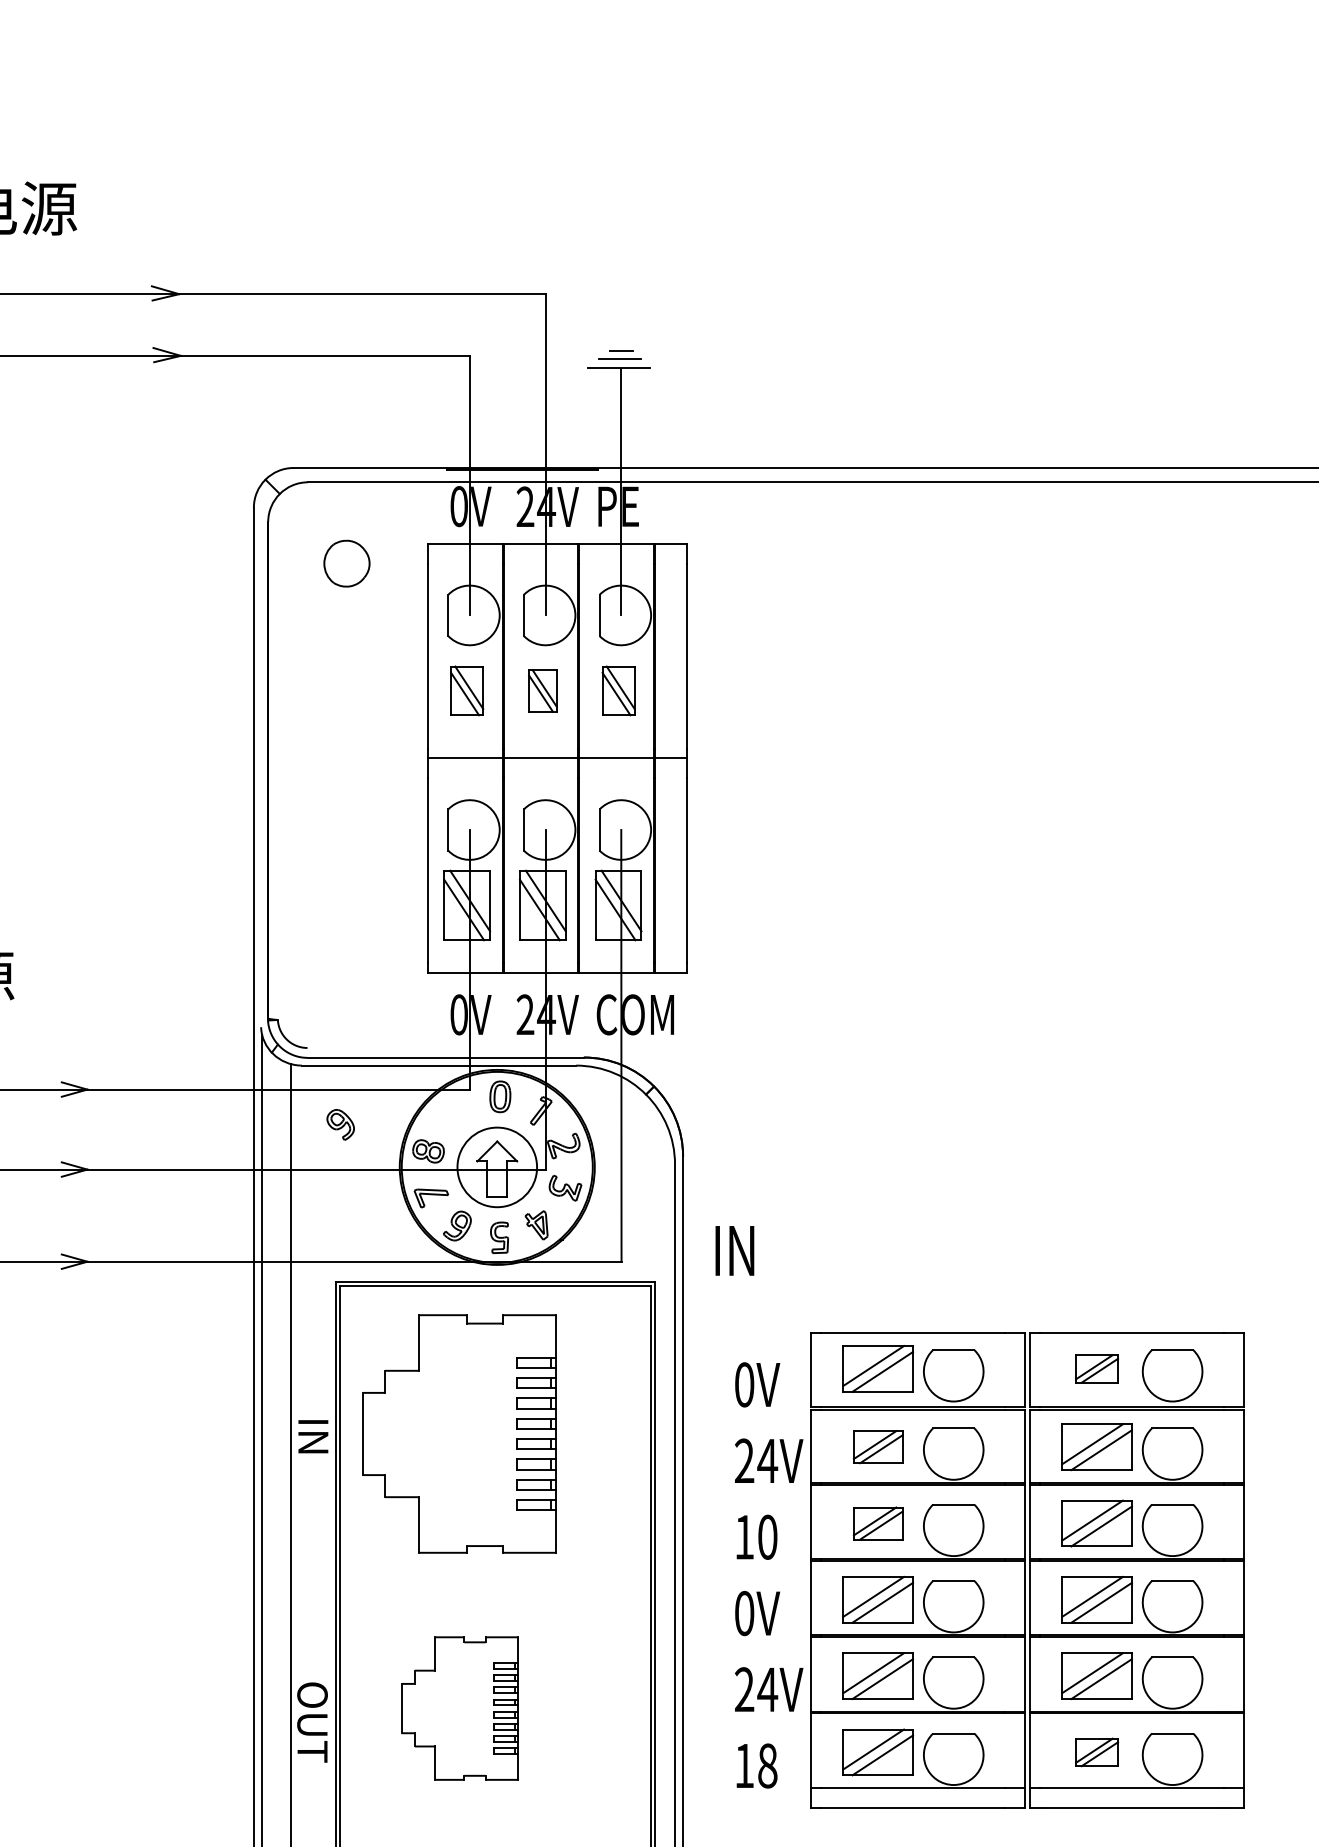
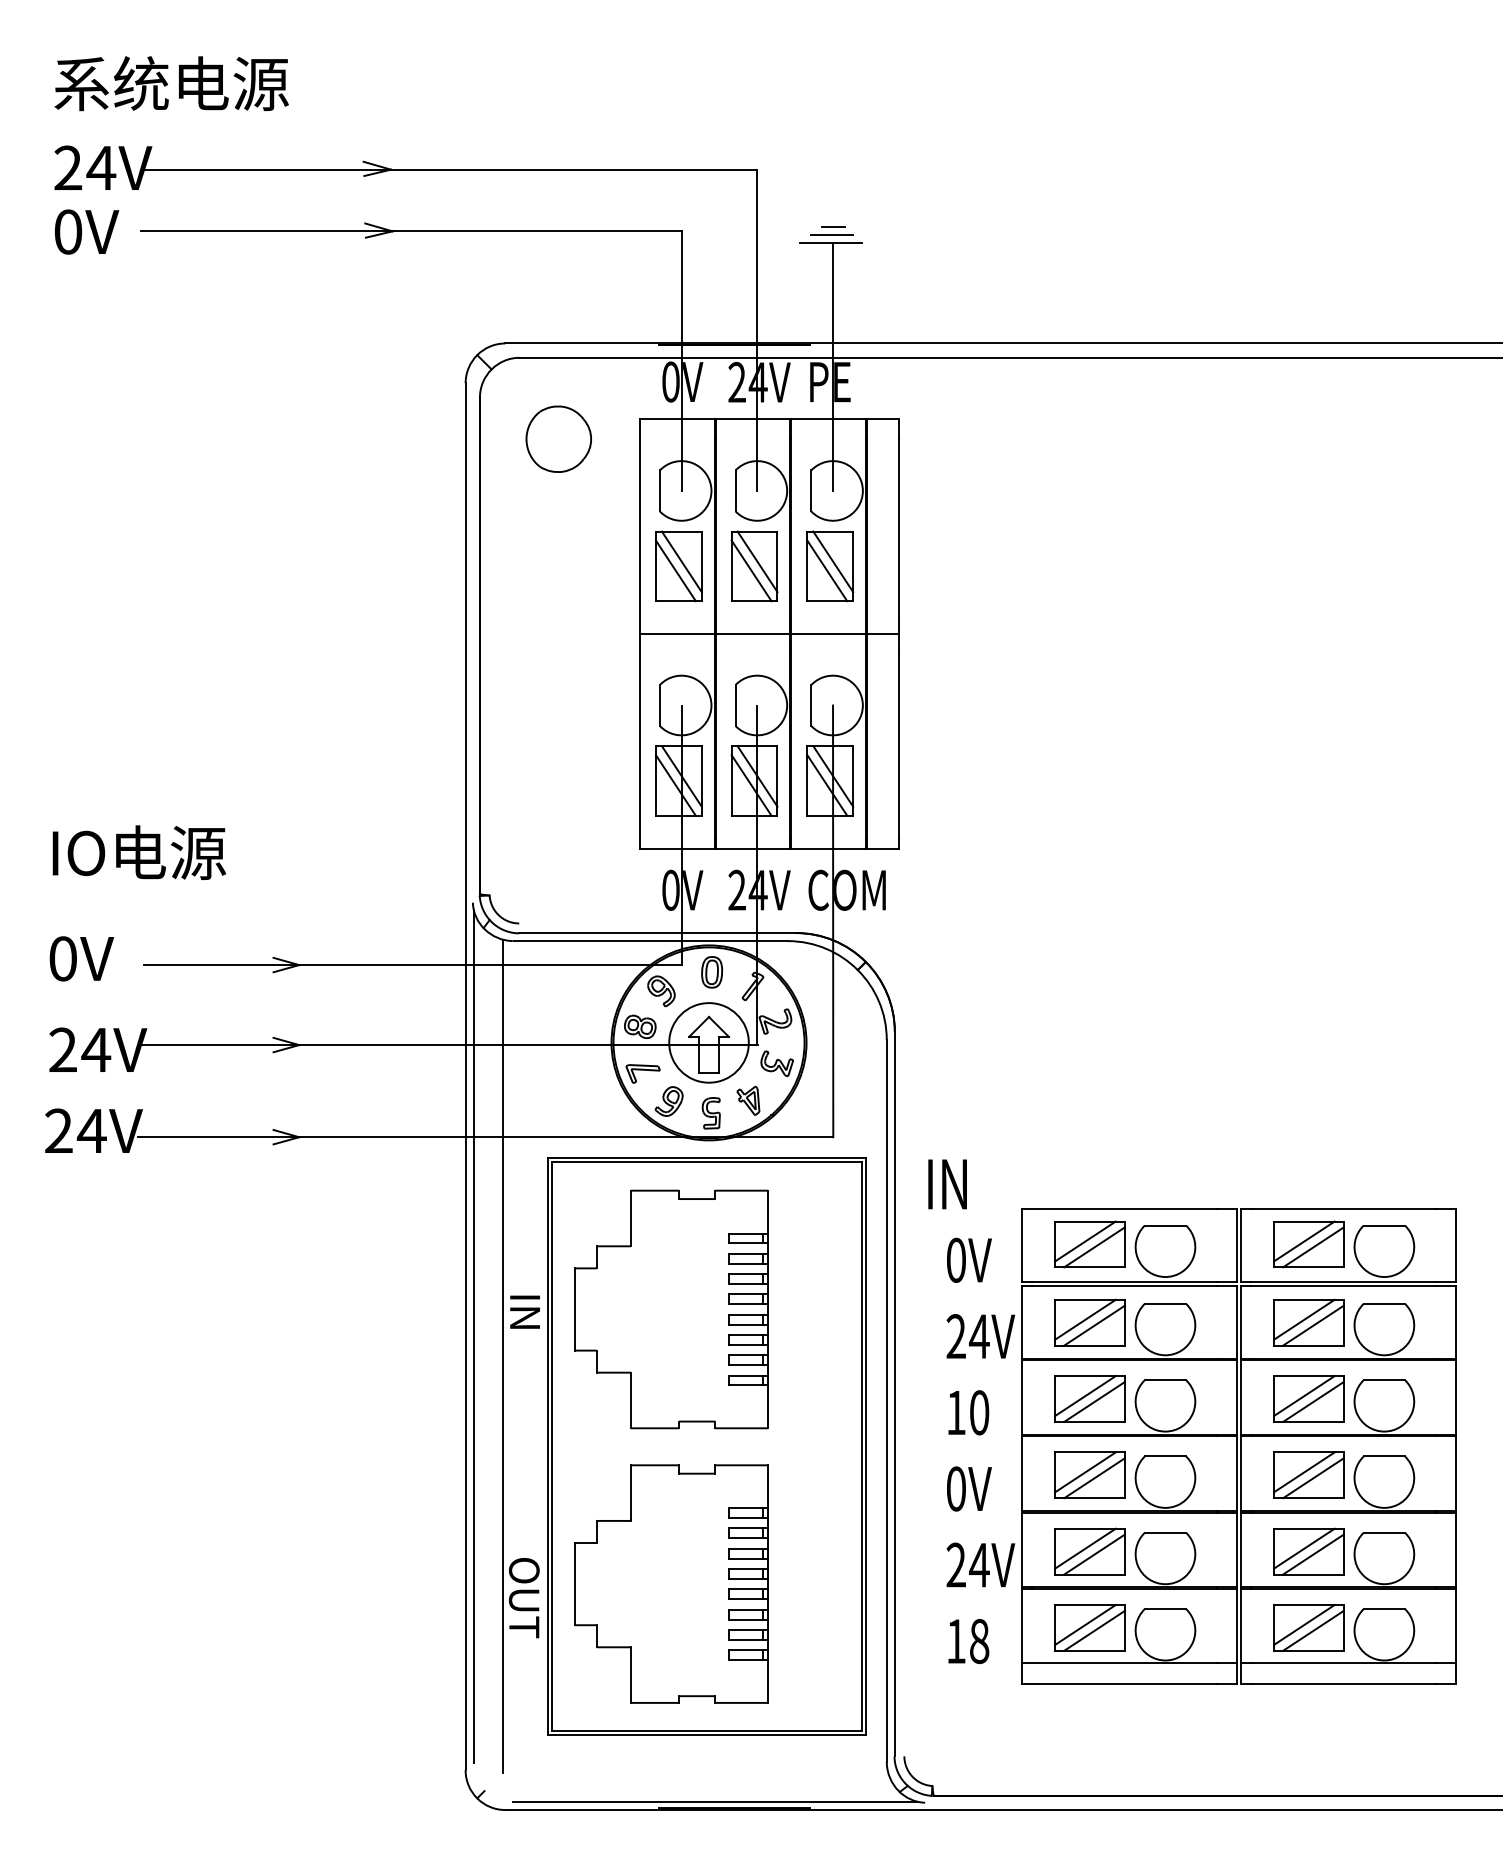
part: (346, 563) -> (558, 438), size x1.43
part: (466, 691) -> (678, 566), size x1.43
part: (542, 691) -> (754, 566), size x1.67
part: (618, 691) -> (830, 566), size x1.43
part: (340, 1125) -> (661, 991), moved
text: (734, 1251) -> (947, 1184), moved
part: (1096, 1369) -> (1308, 1244), size x1.67
part: (877, 1447) -> (1089, 1322), size x1.43
part: (877, 1523) -> (1089, 1398), size x1.43
part: (459, 1708) -> (671, 1583), size x1.67
part: (1096, 1752) -> (1308, 1627), size x1.67

